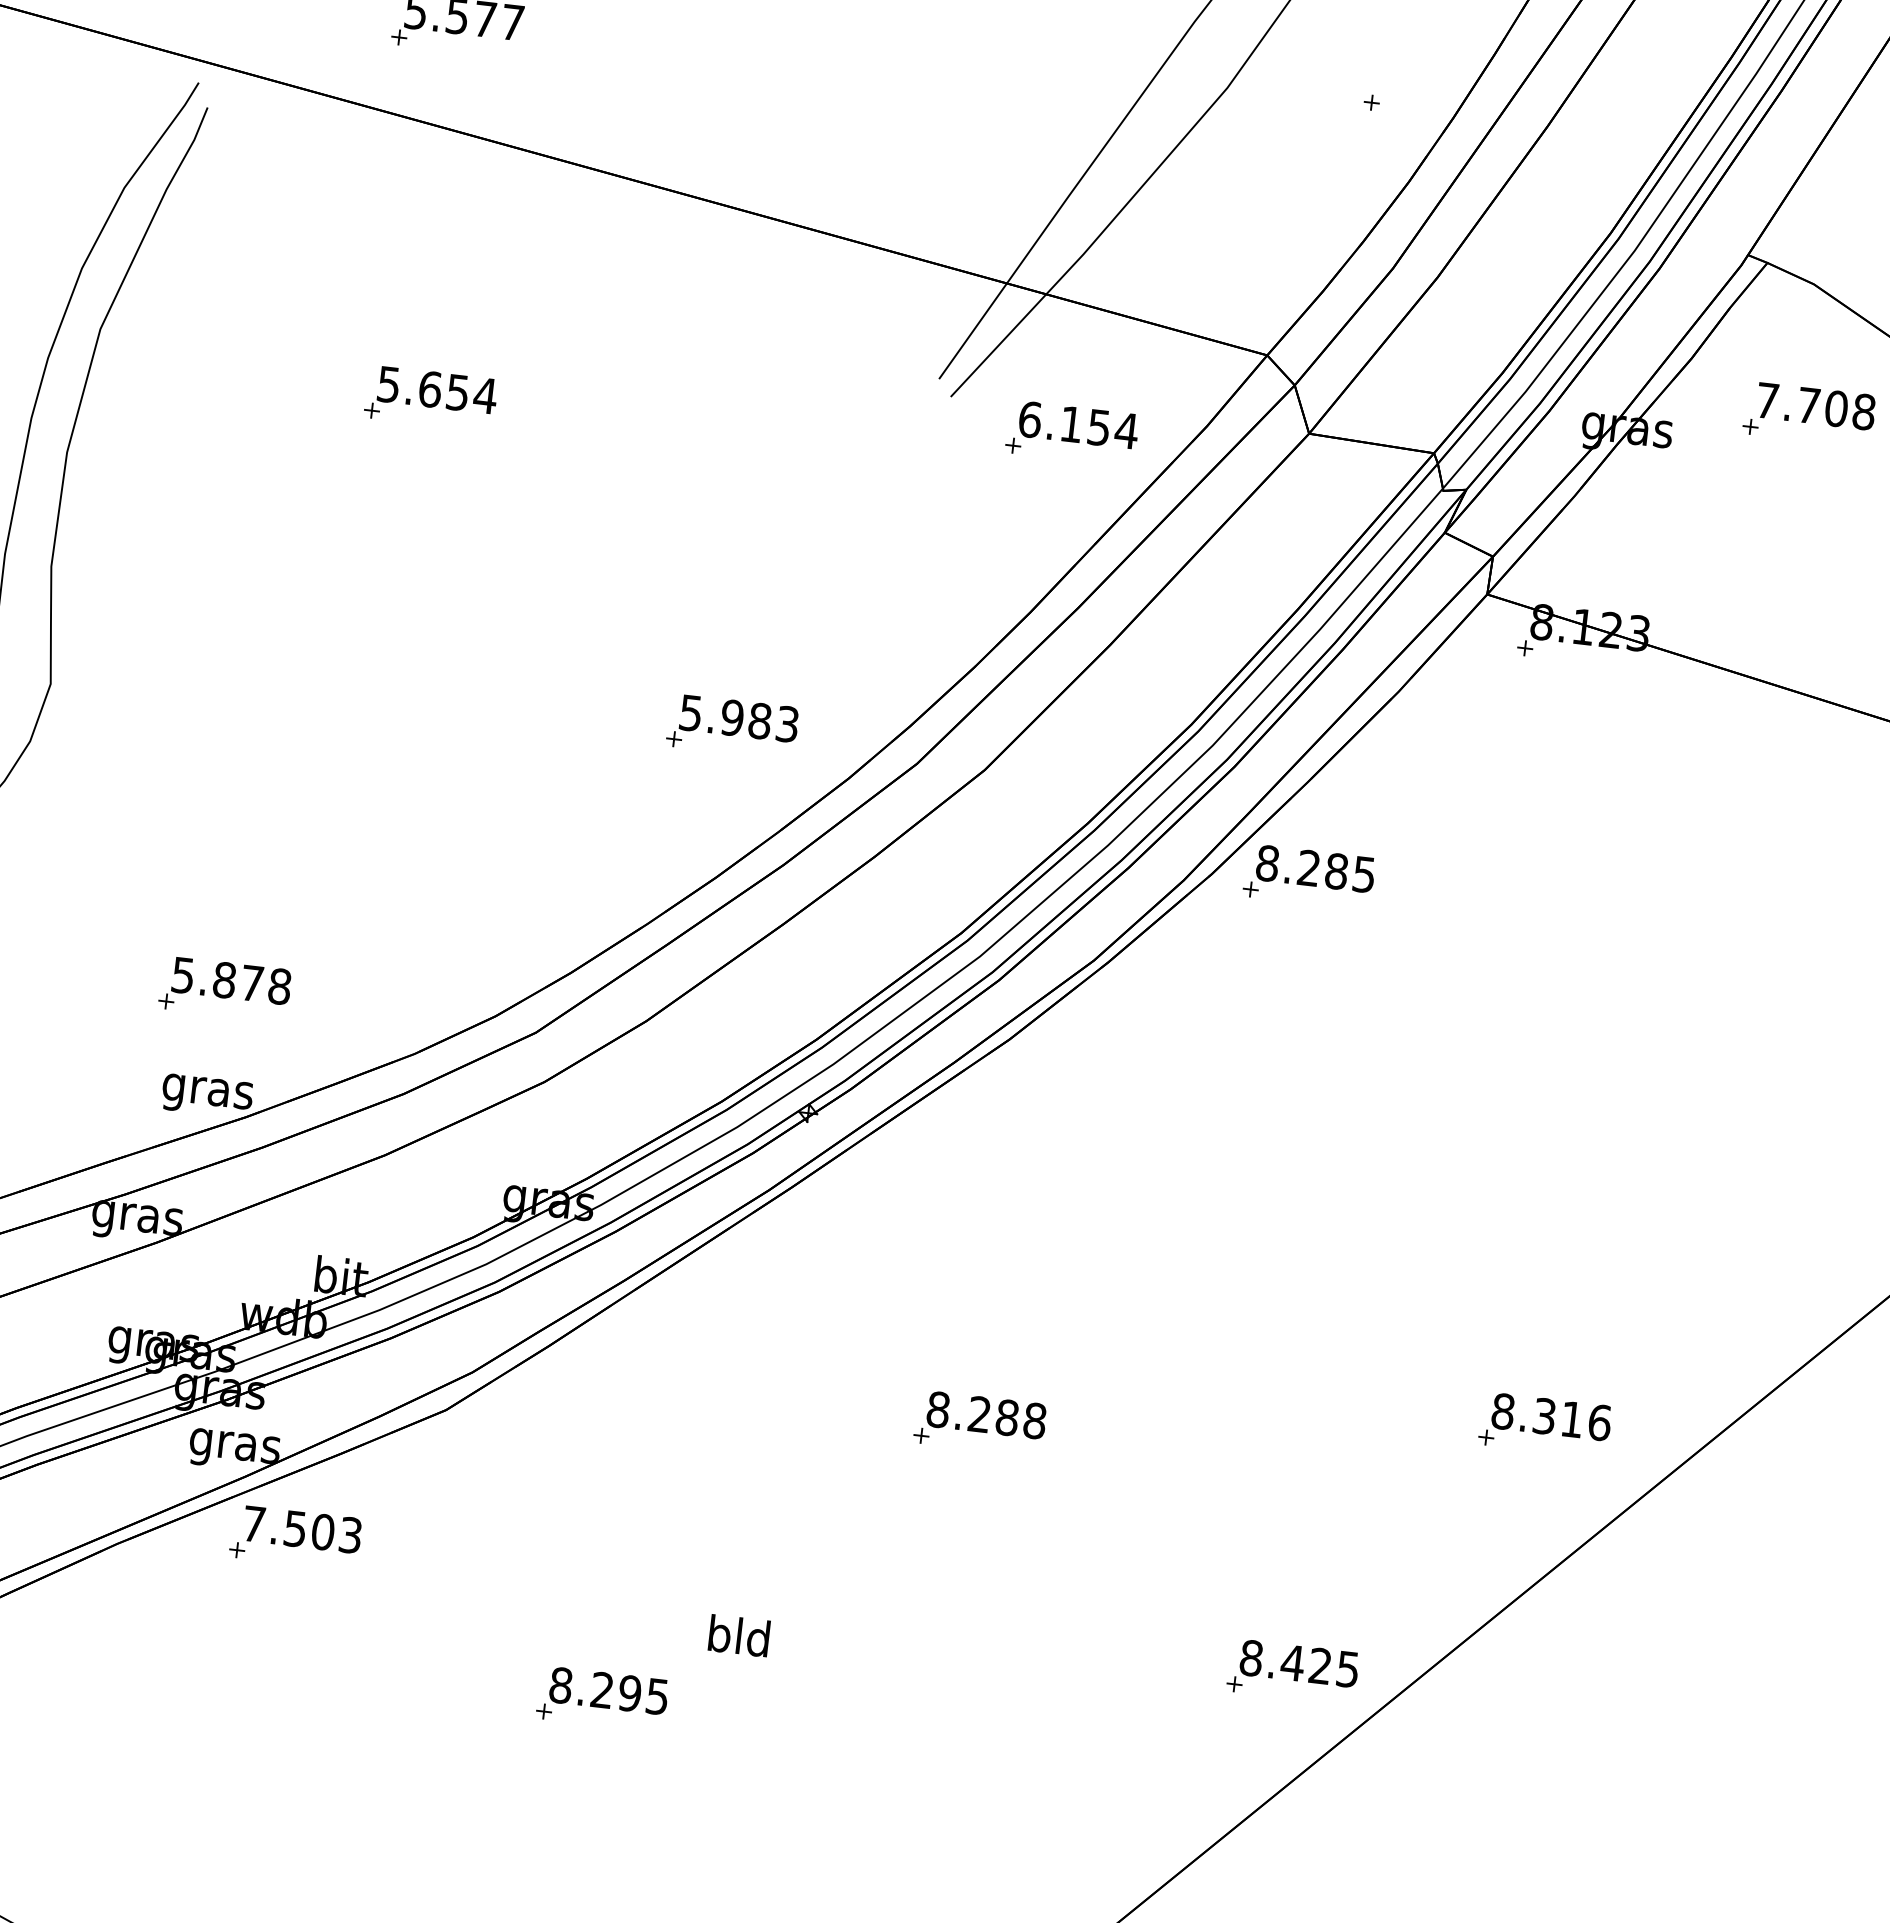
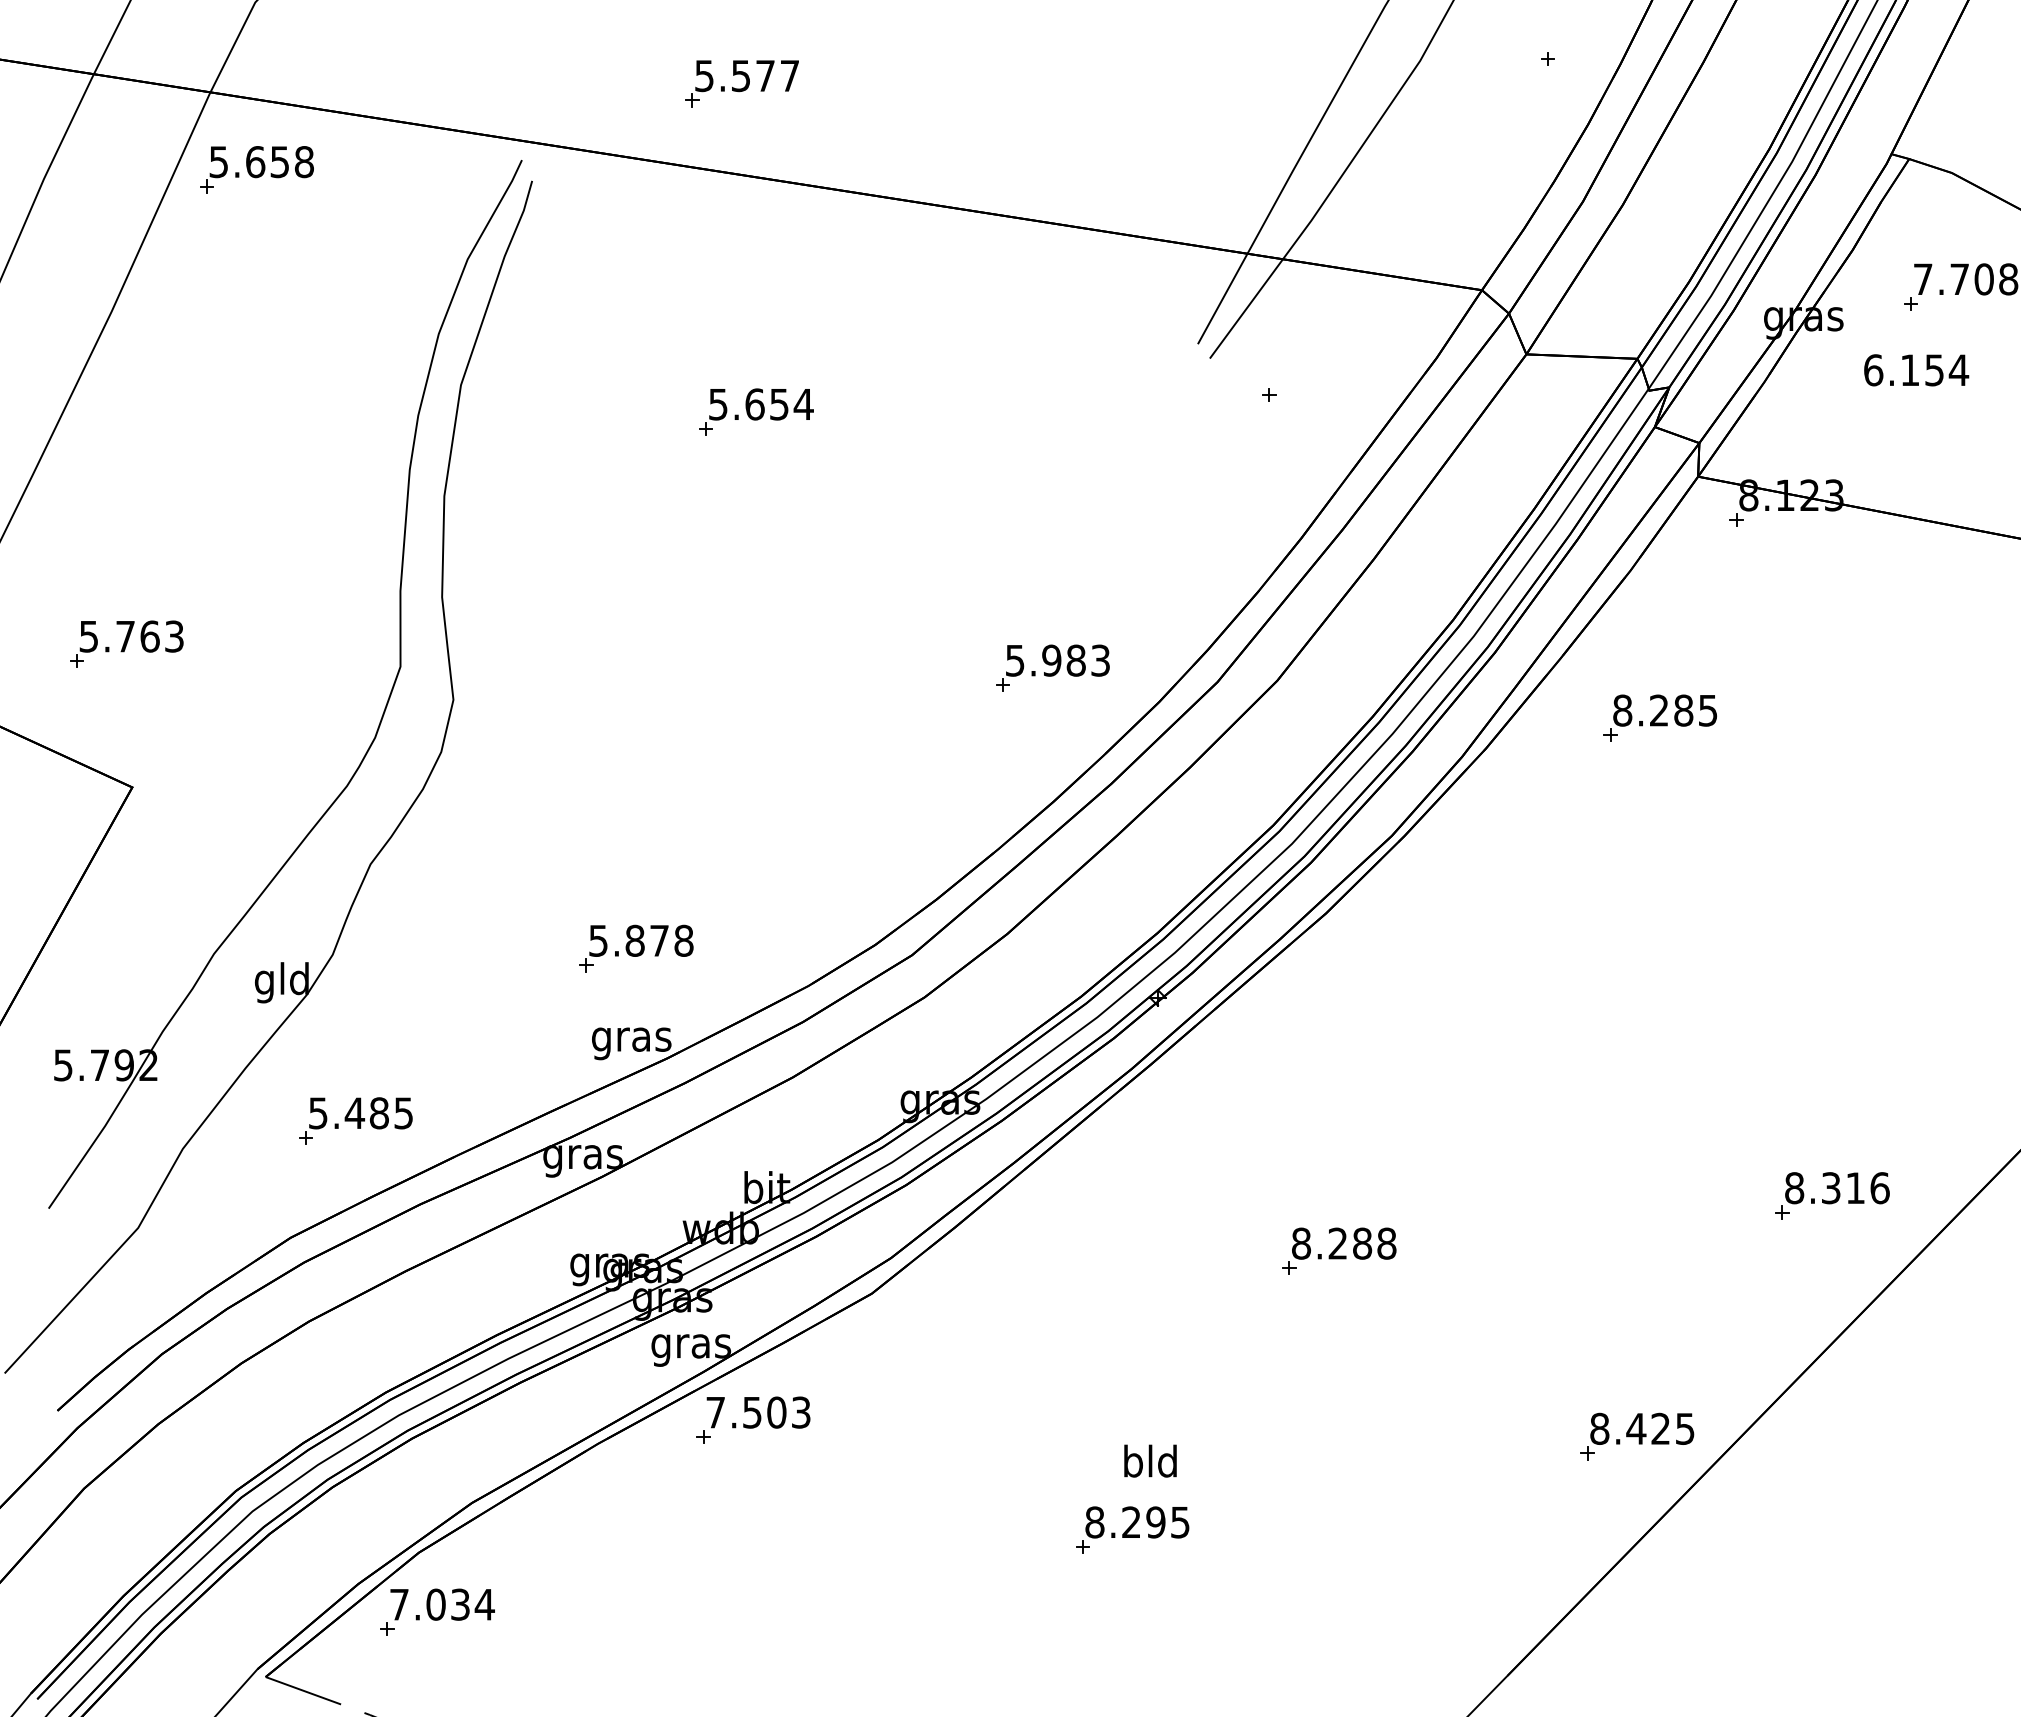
text: (1078, 425) -> (1916, 370), moved
part: (1308, 876) -> (1659, 717), moved
part: (602, 1698) -> (1132, 1529), moved

